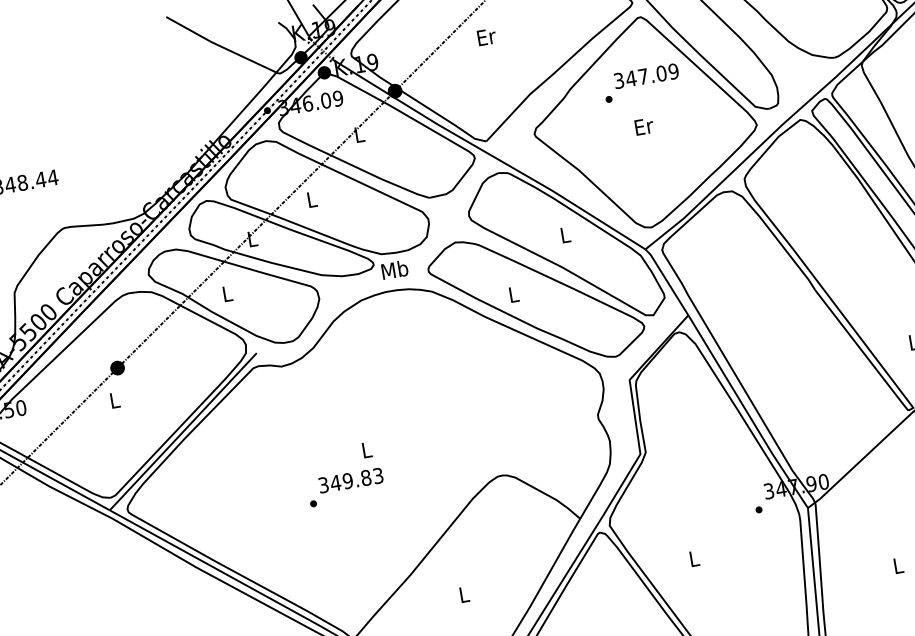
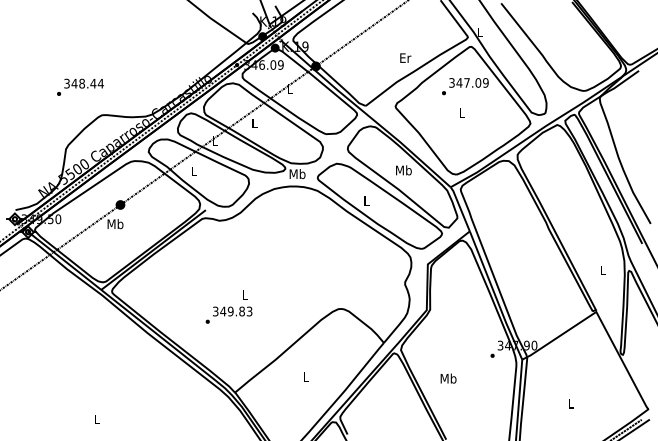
text: (486, 36) -> (405, 57), moved
text: (644, 125) -> (462, 112), Er -> L
text: (564, 235) -> (403, 170), L -> Mb
text: (114, 400) -> (115, 224), L -> Mb
text: (342, 473) -> (228, 306), moved
text: (694, 558) -> (448, 378), L -> Mb

